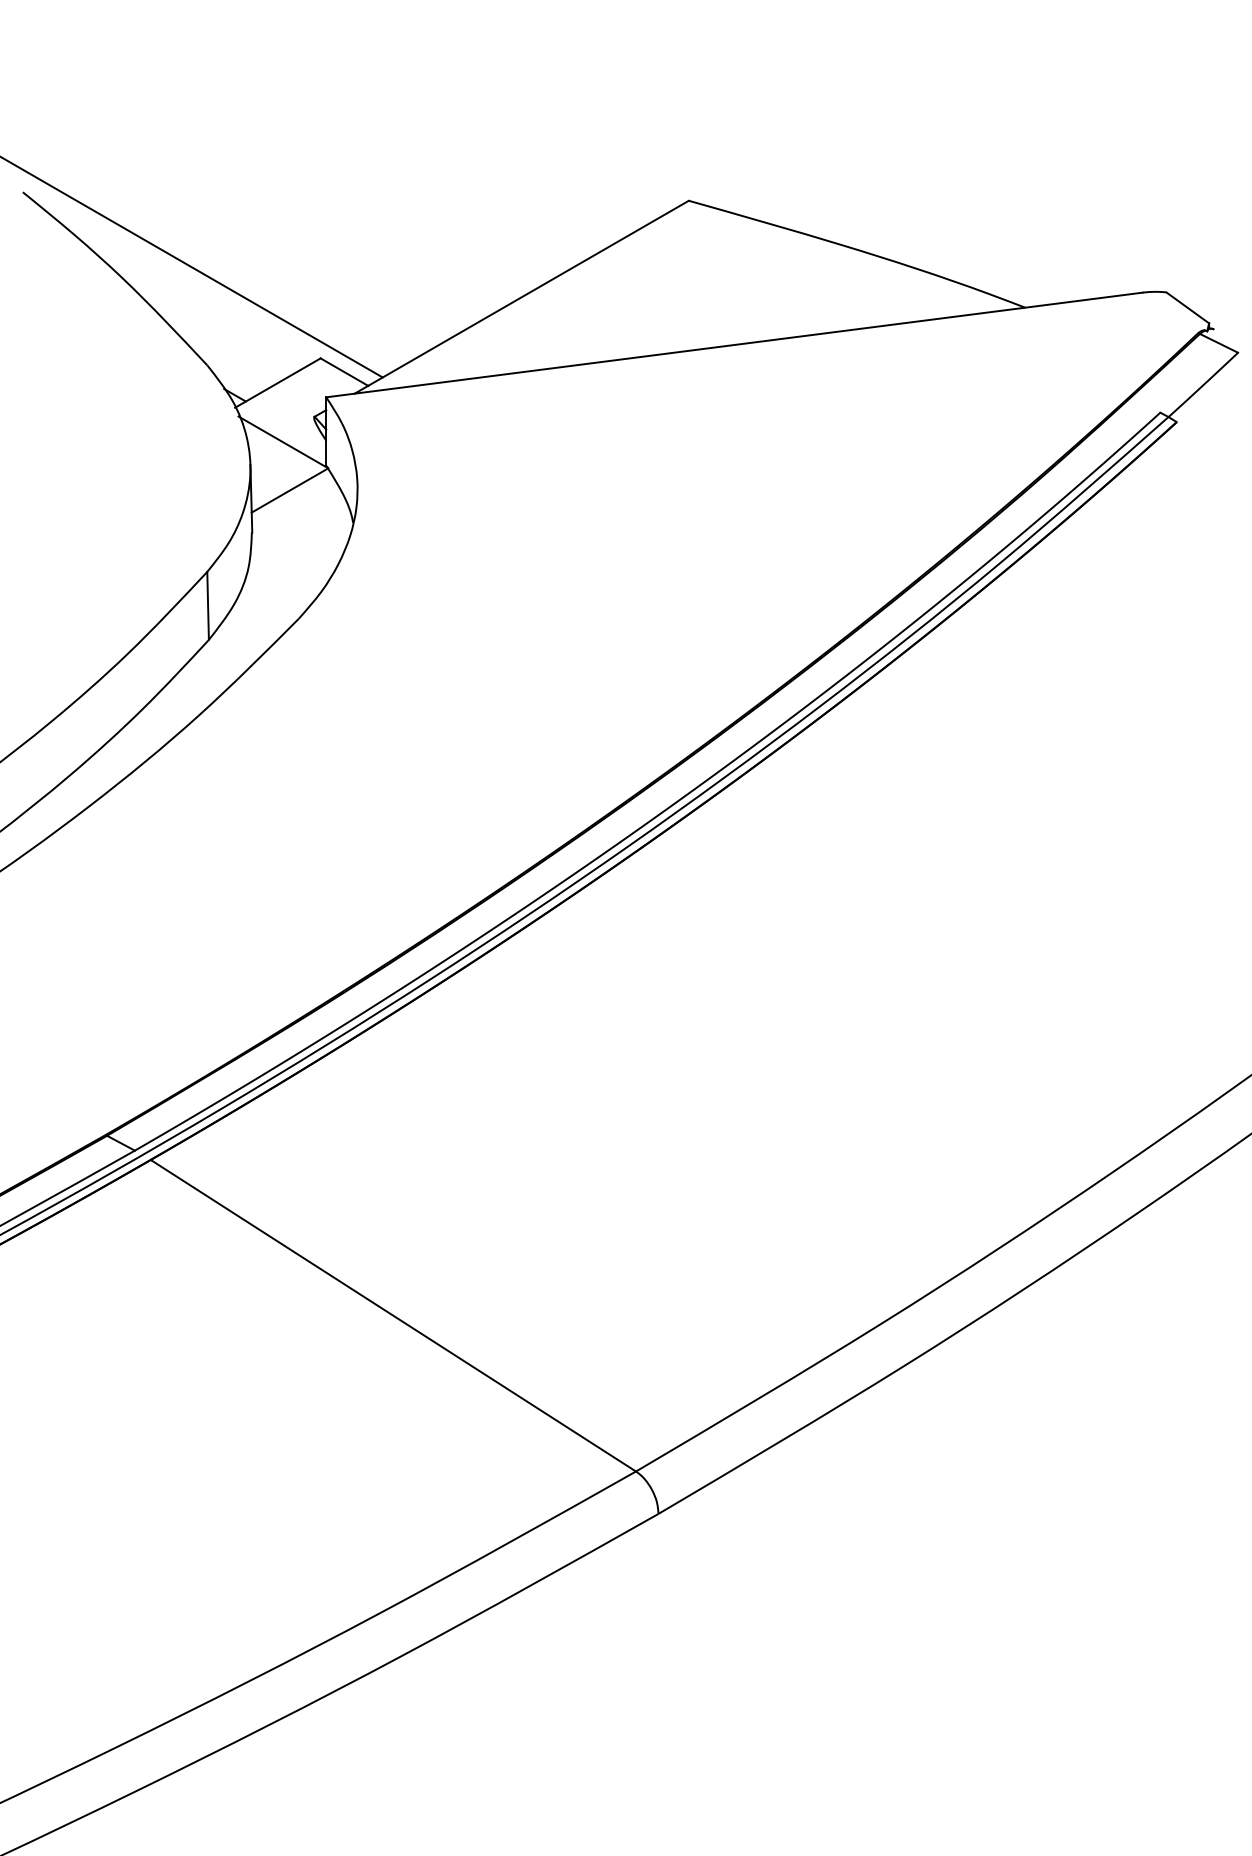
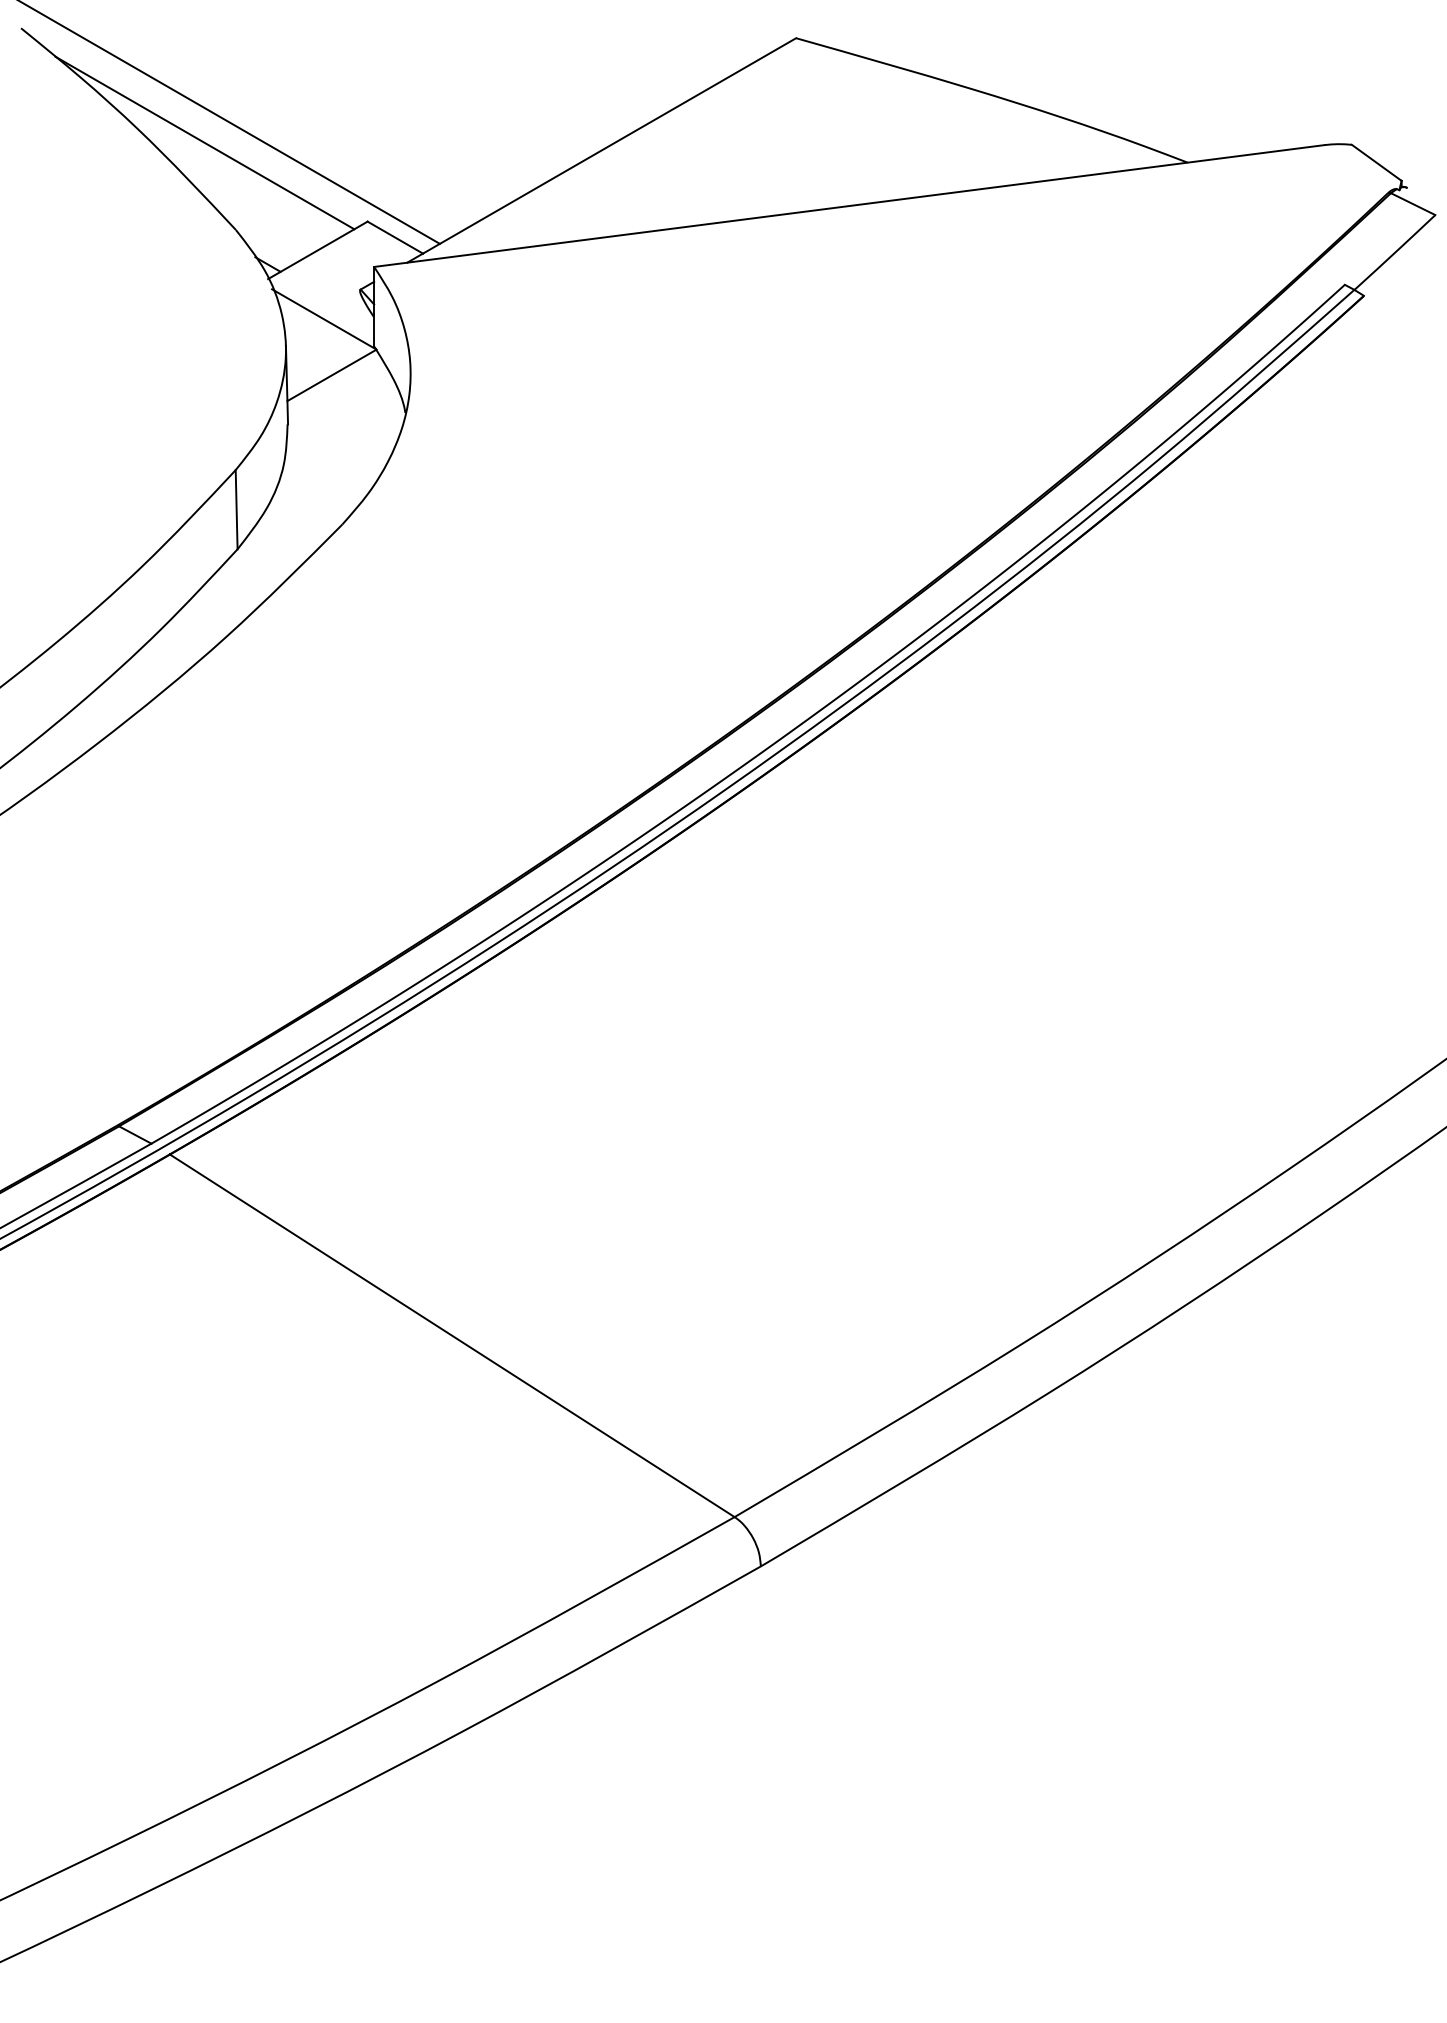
line: (180, 290) -> (204, 142), added

